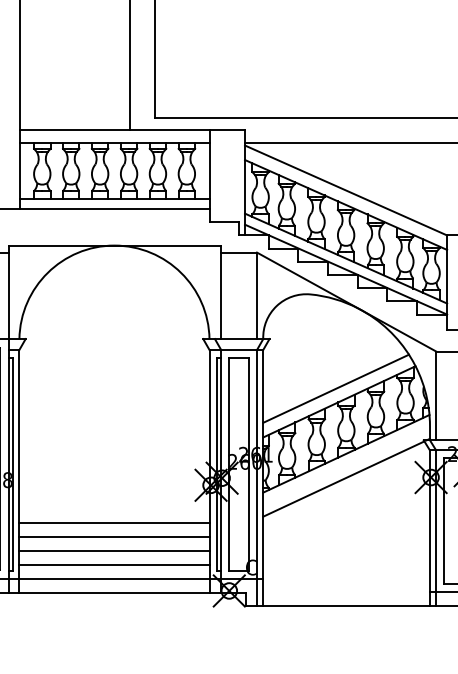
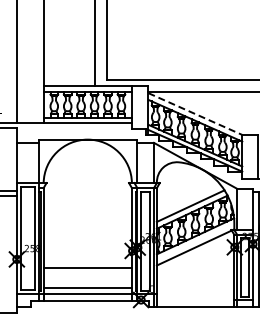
line: (346, 191) -> (195, 114), solid -> dashed
line: (113, 536) -> (87, 274), removed
line: (113, 551) -> (87, 281), removed

